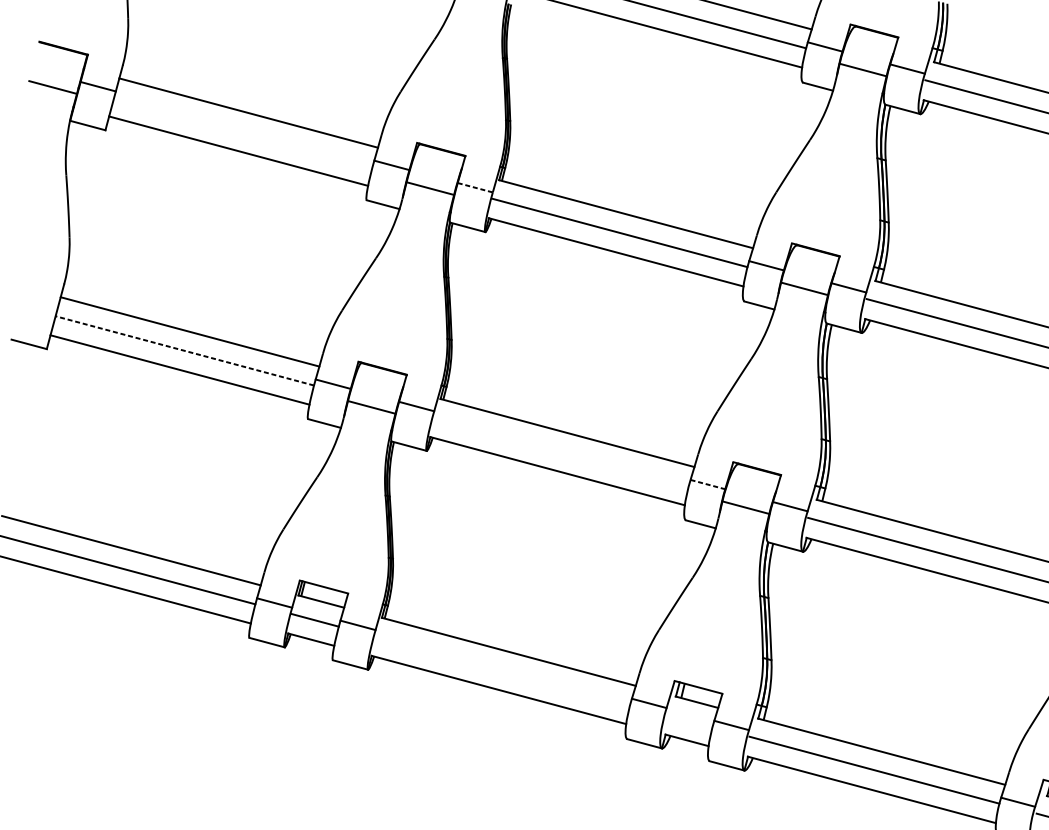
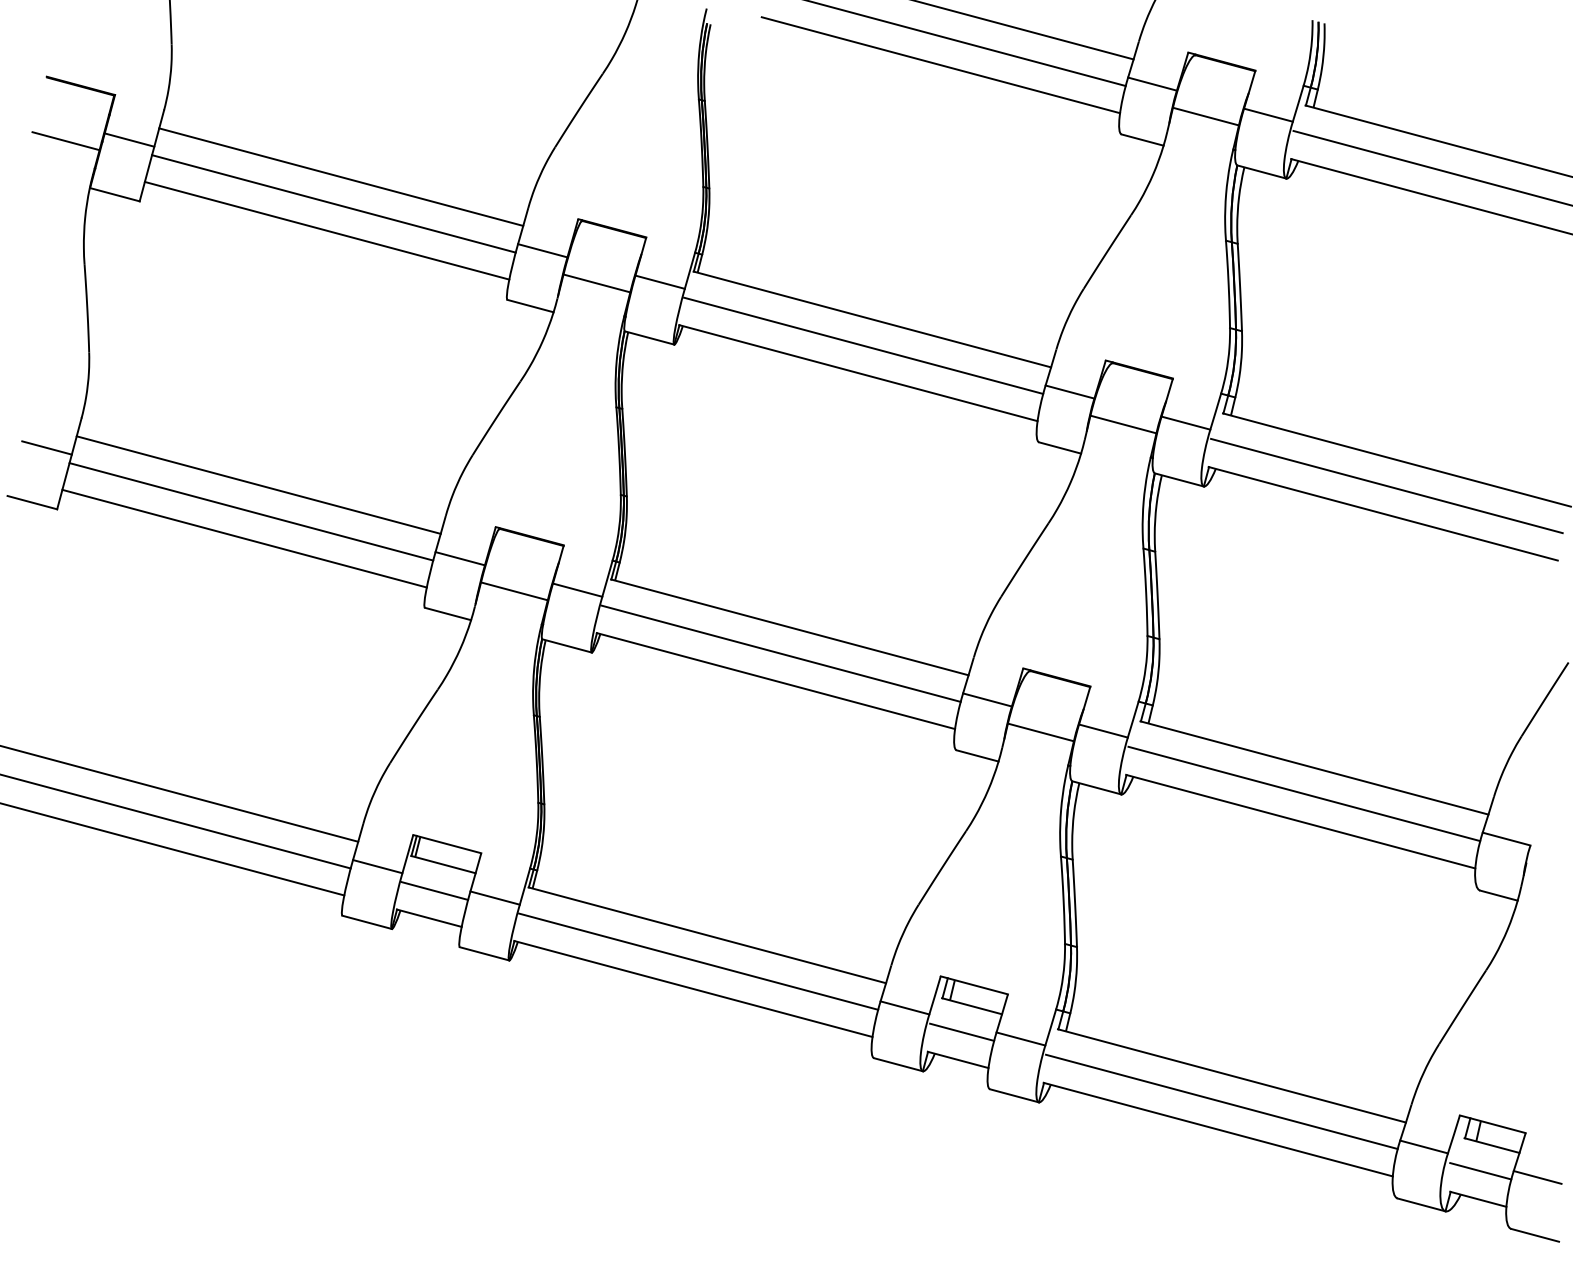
line: (243, 131) -> (333, 203), added
line: (475, 187) -> (660, 282), dashed -> solid
line: (39, 305) -> (46, 447), added
line: (184, 350) -> (250, 511), dashed -> solid
line: (560, 451) -> (780, 653), added
line: (707, 484) -> (987, 700), dashed -> solid
line: (502, 670) -> (698, 961), added
line: (690, 720) -> (962, 1031), added

